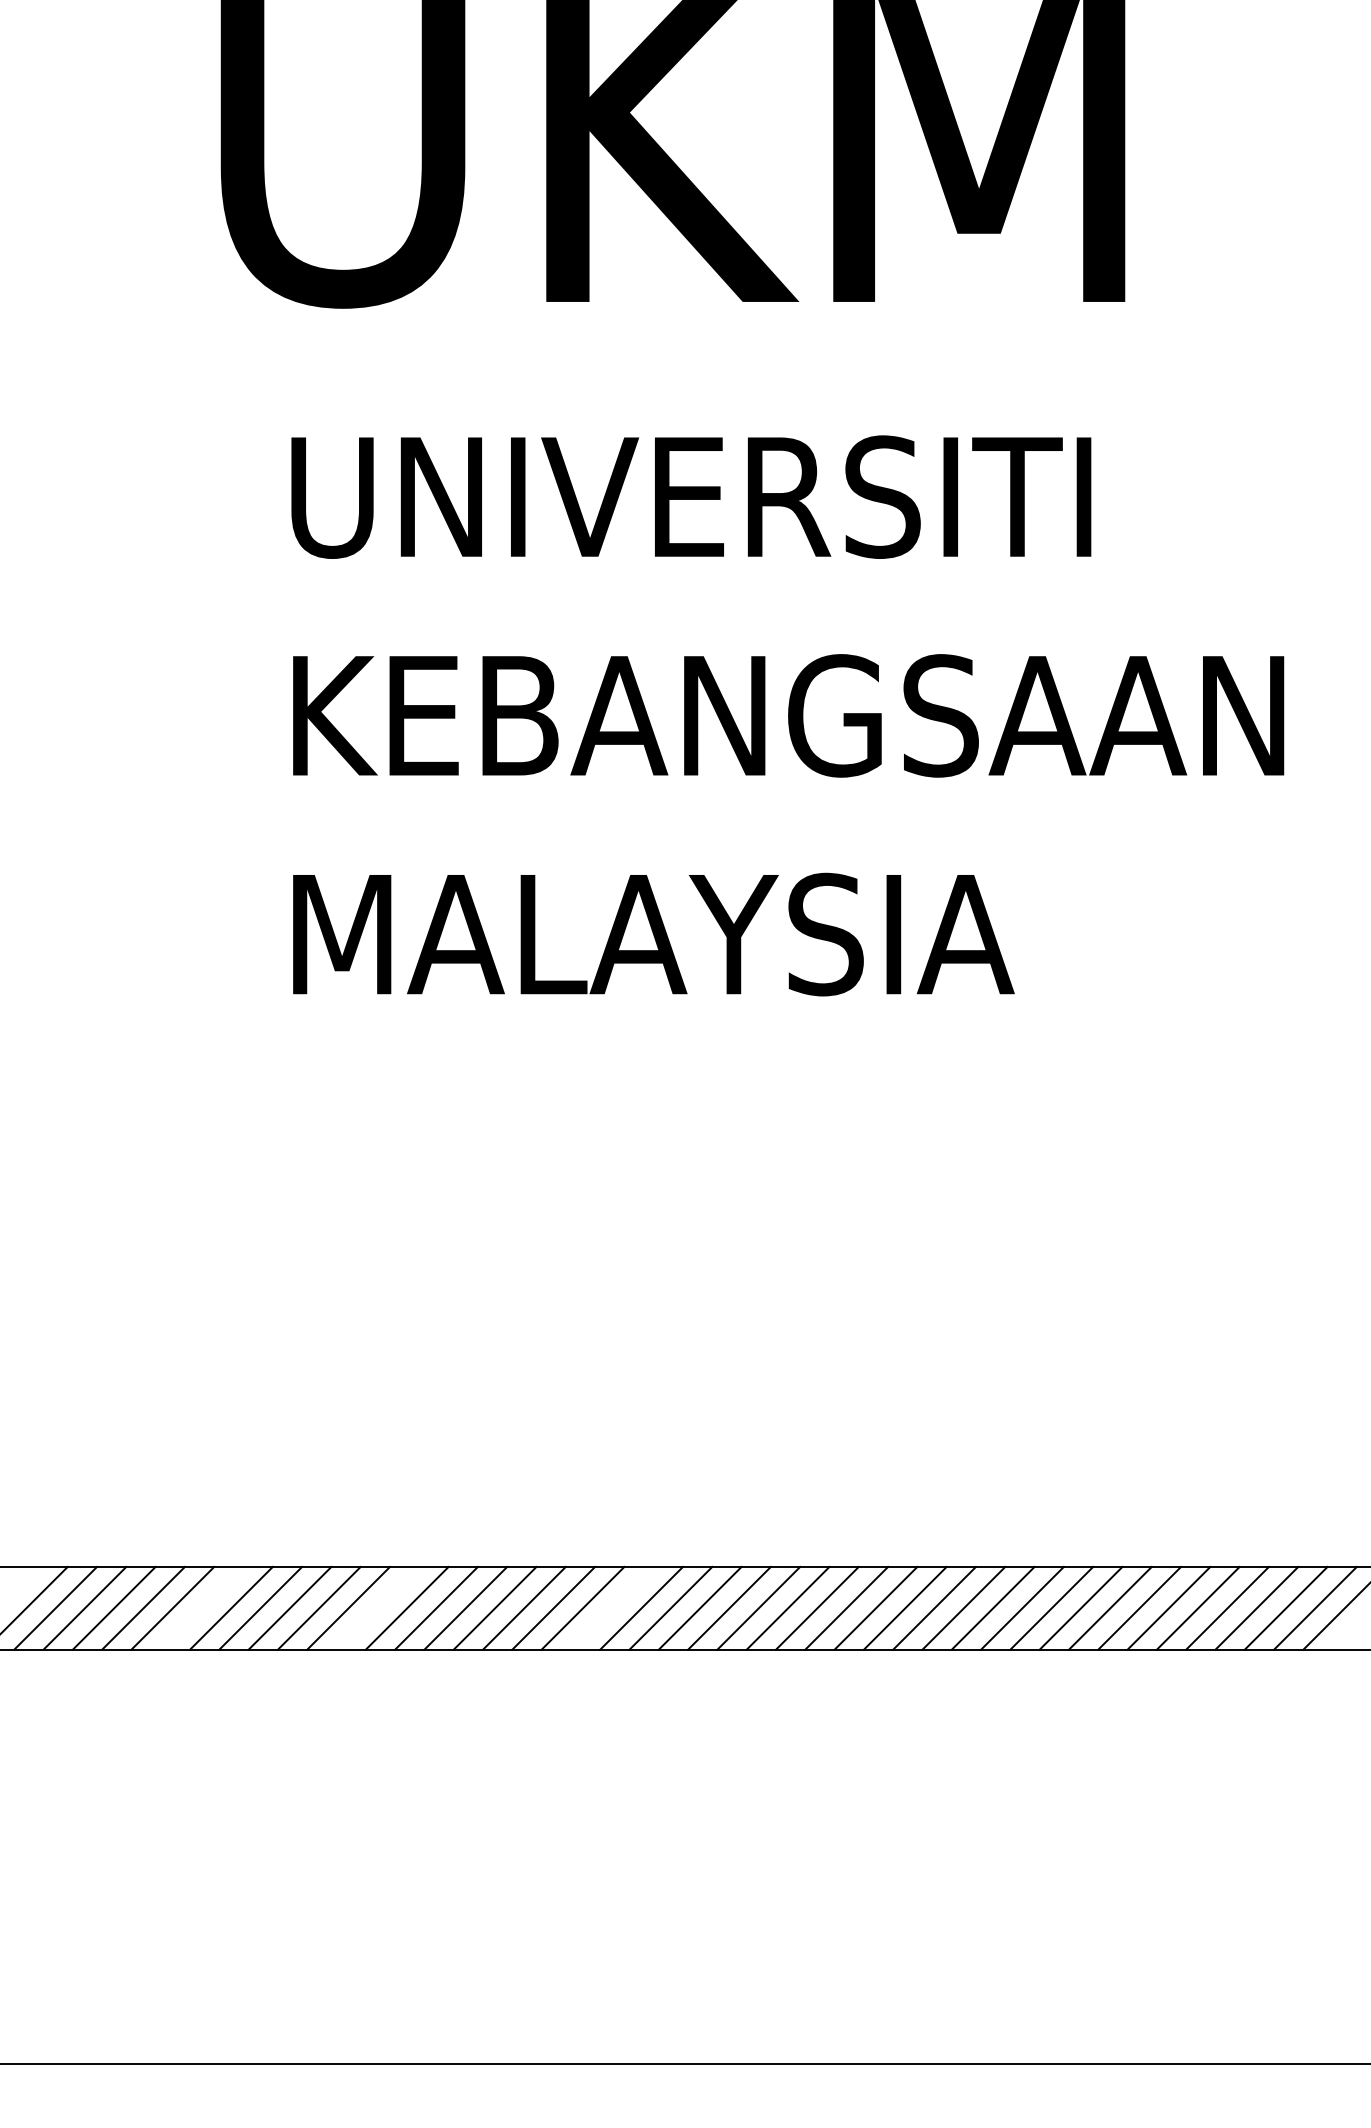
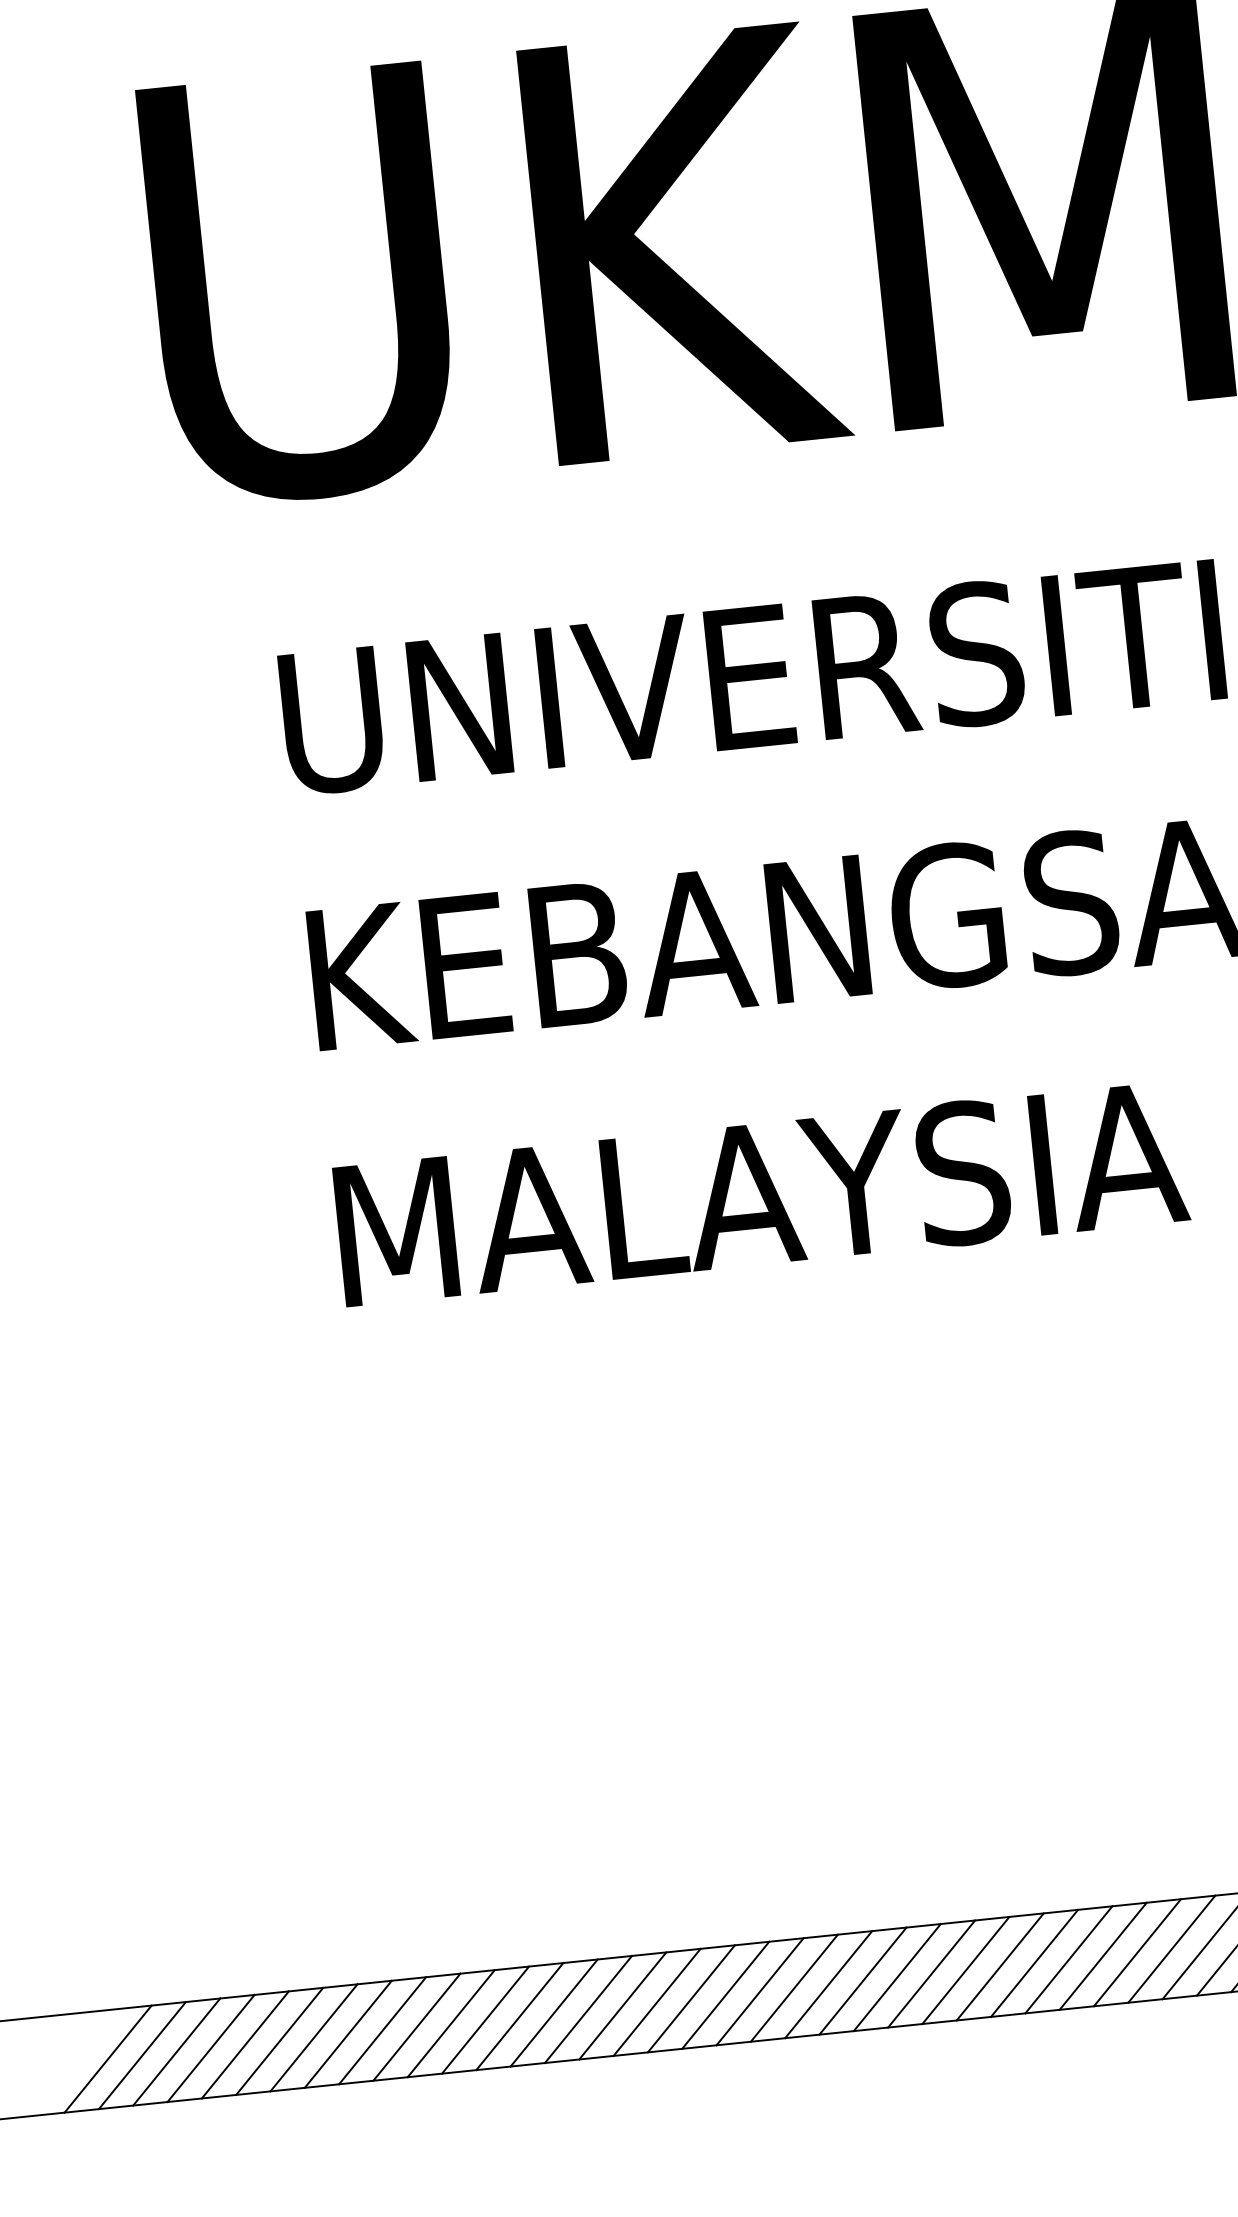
line: (201, 1607) -> (313, 2036), added
line: (377, 1607) -> (519, 2015), added
line: (611, 1607) -> (793, 1987), added

